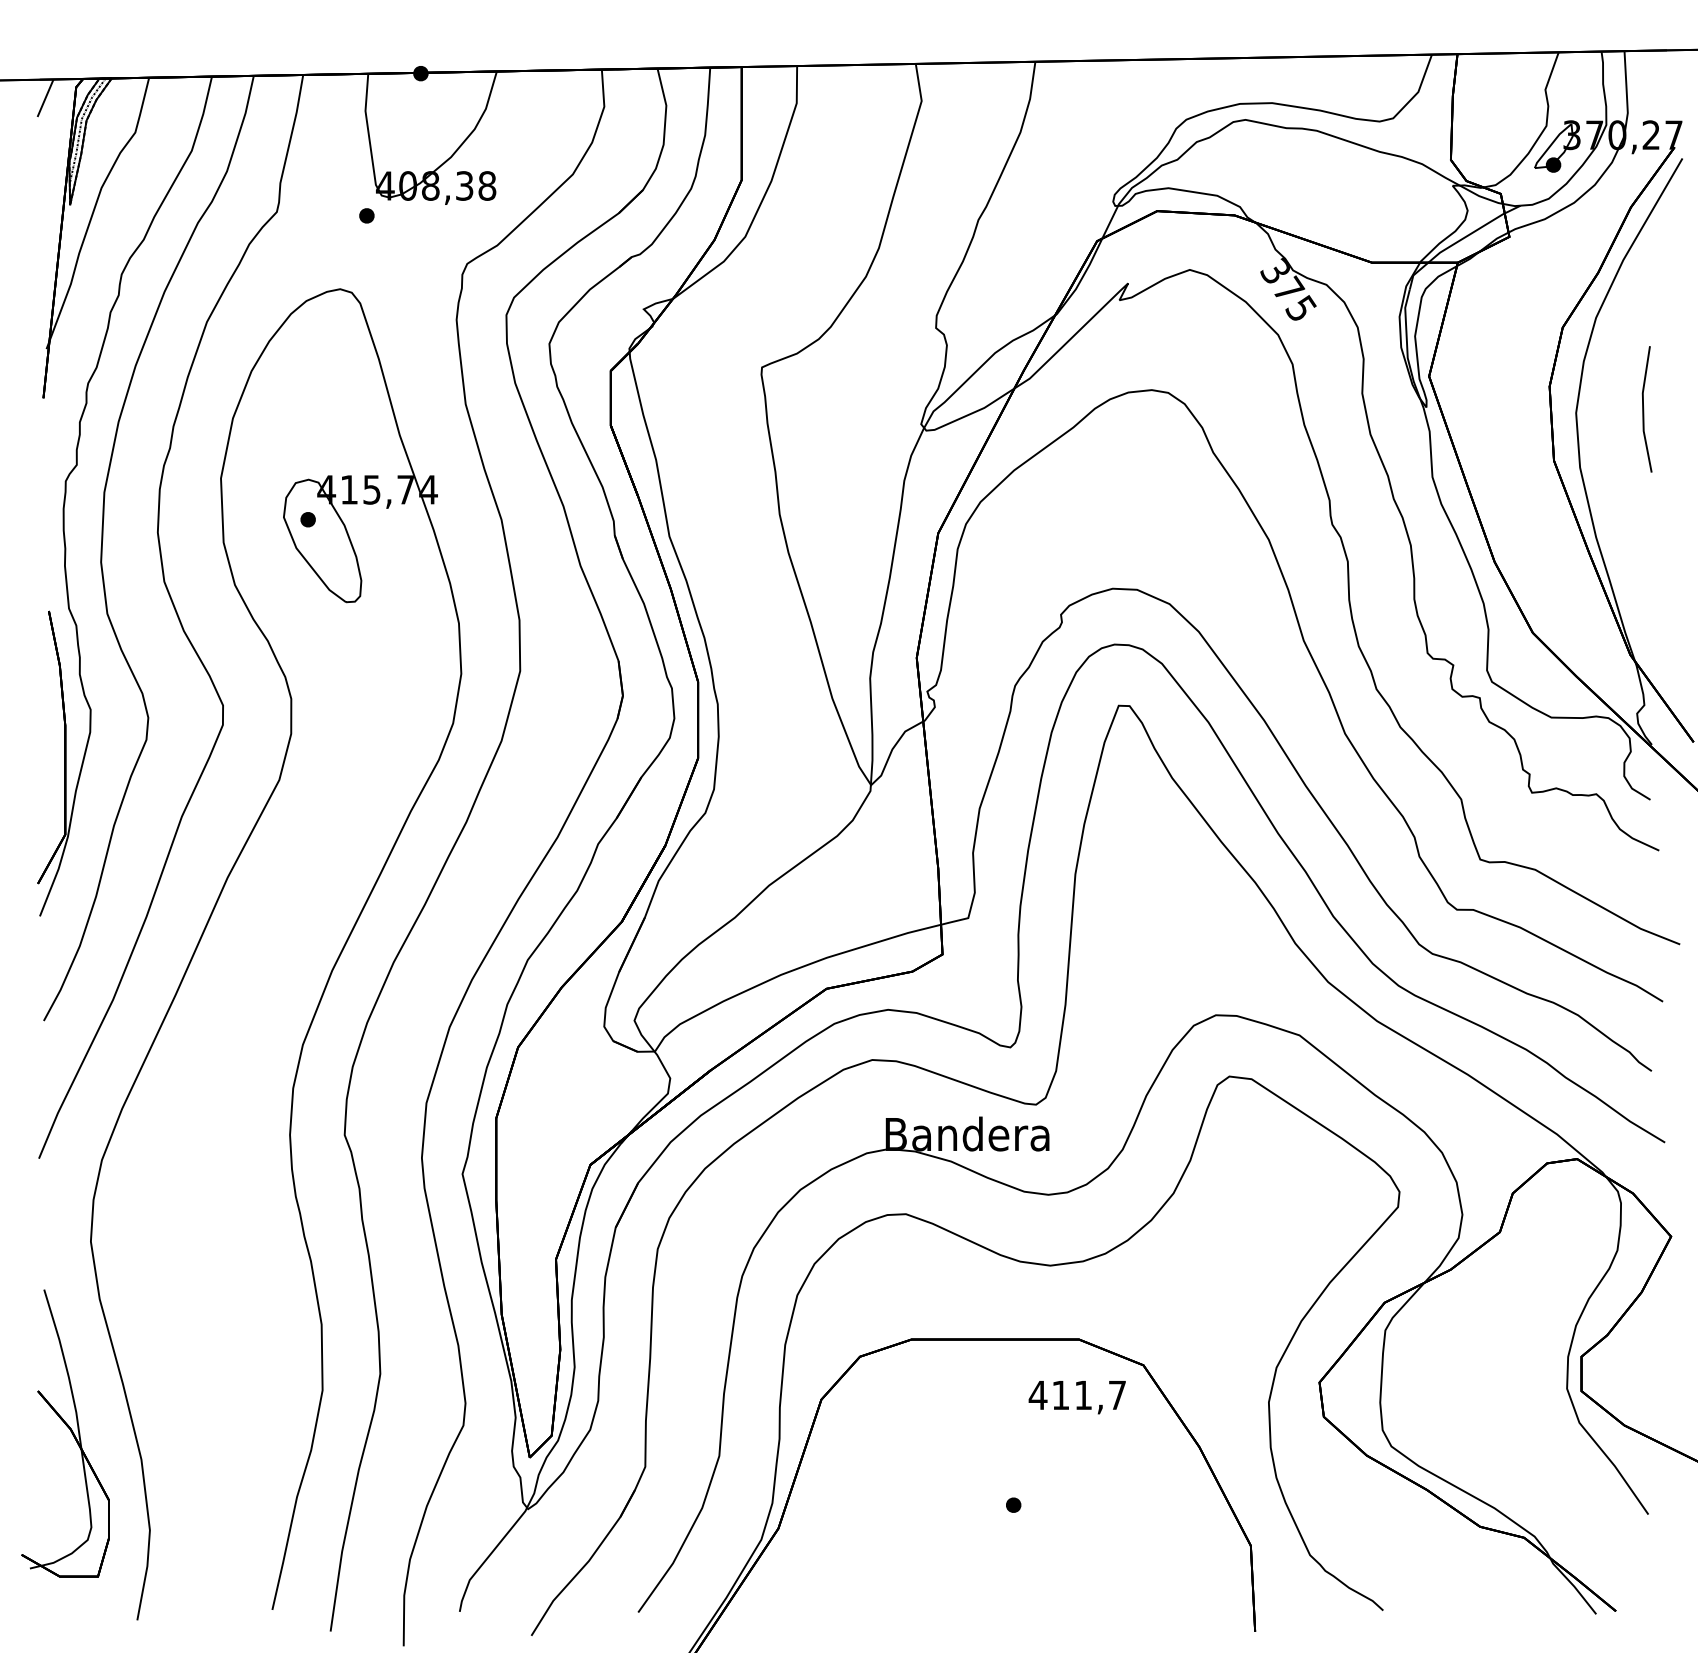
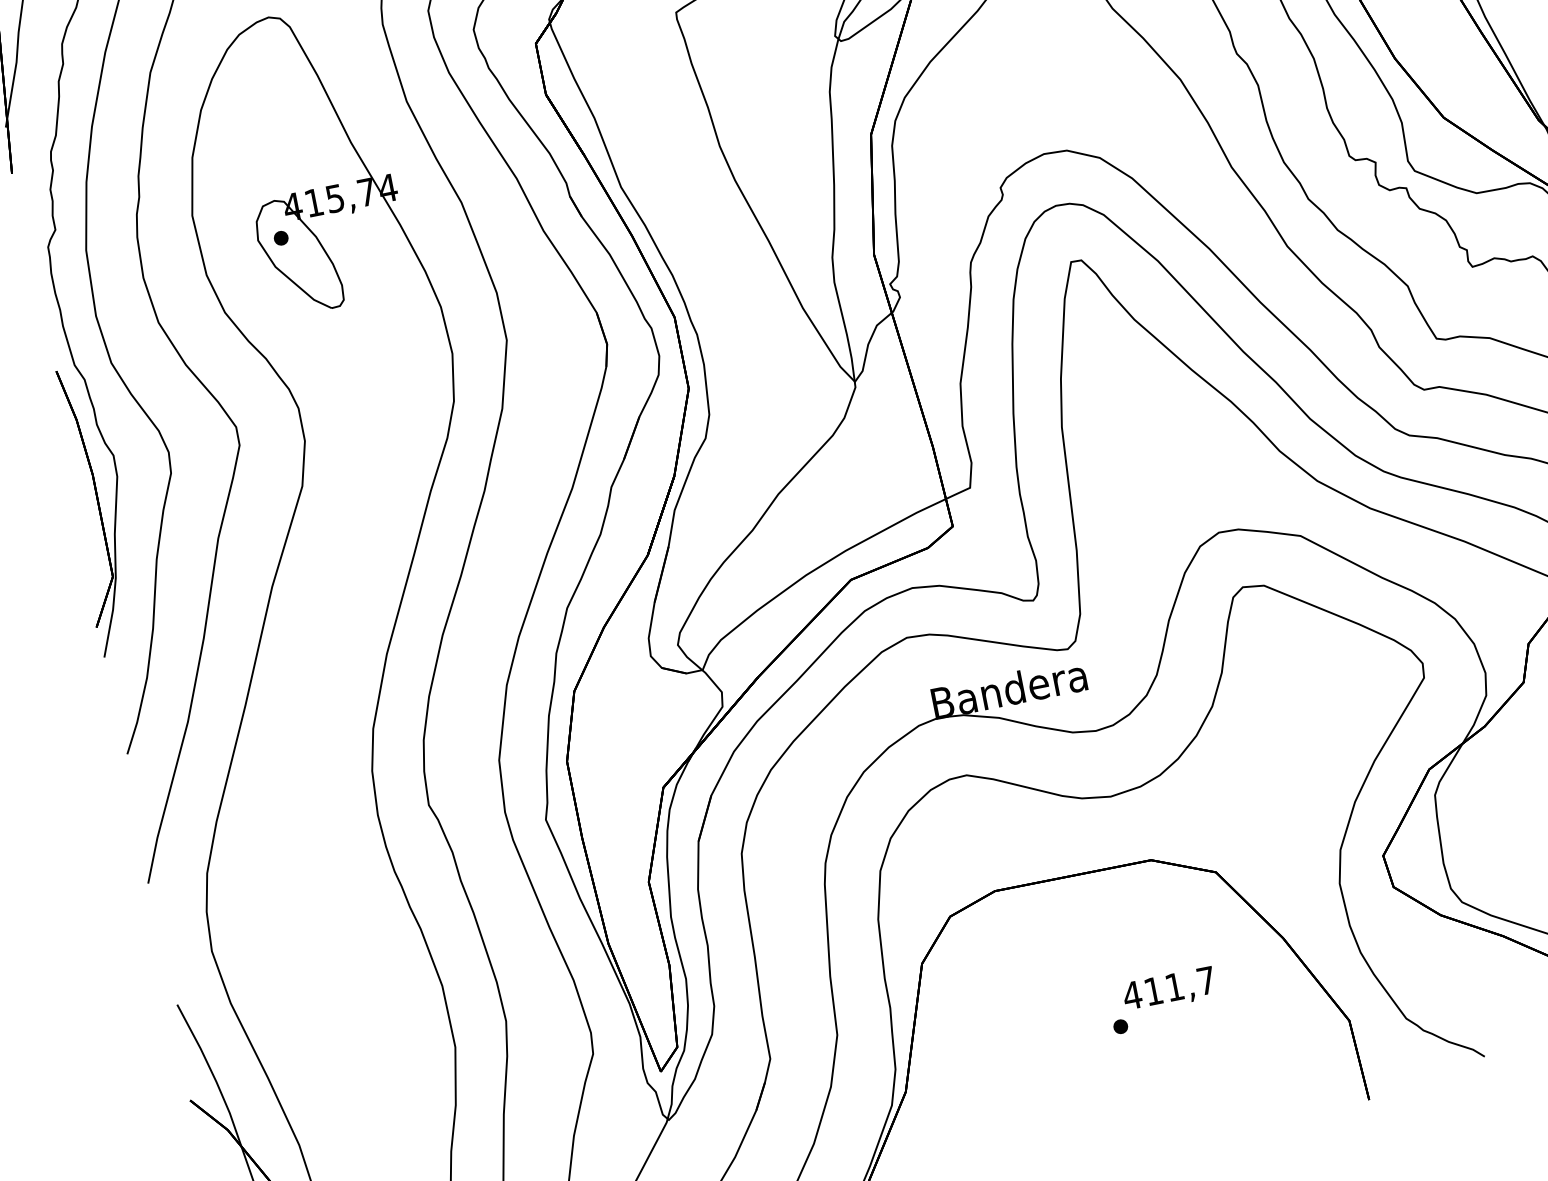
text: (1076, 1397) -> (1168, 990), moved

